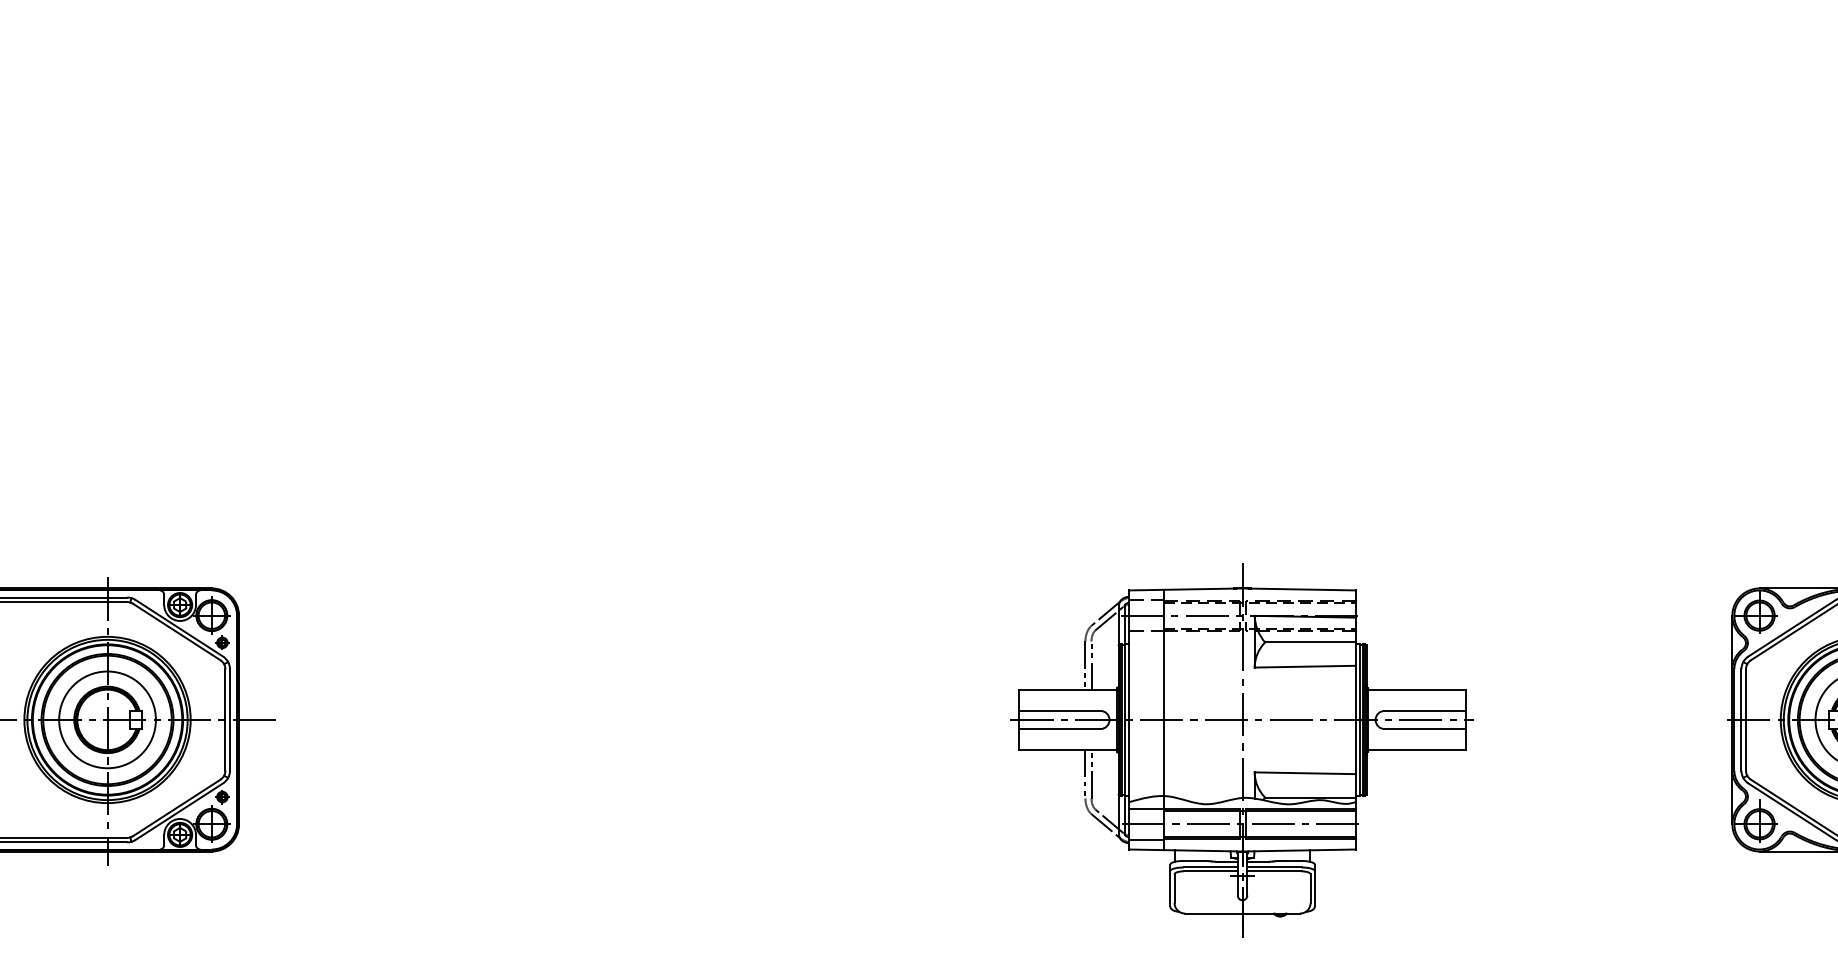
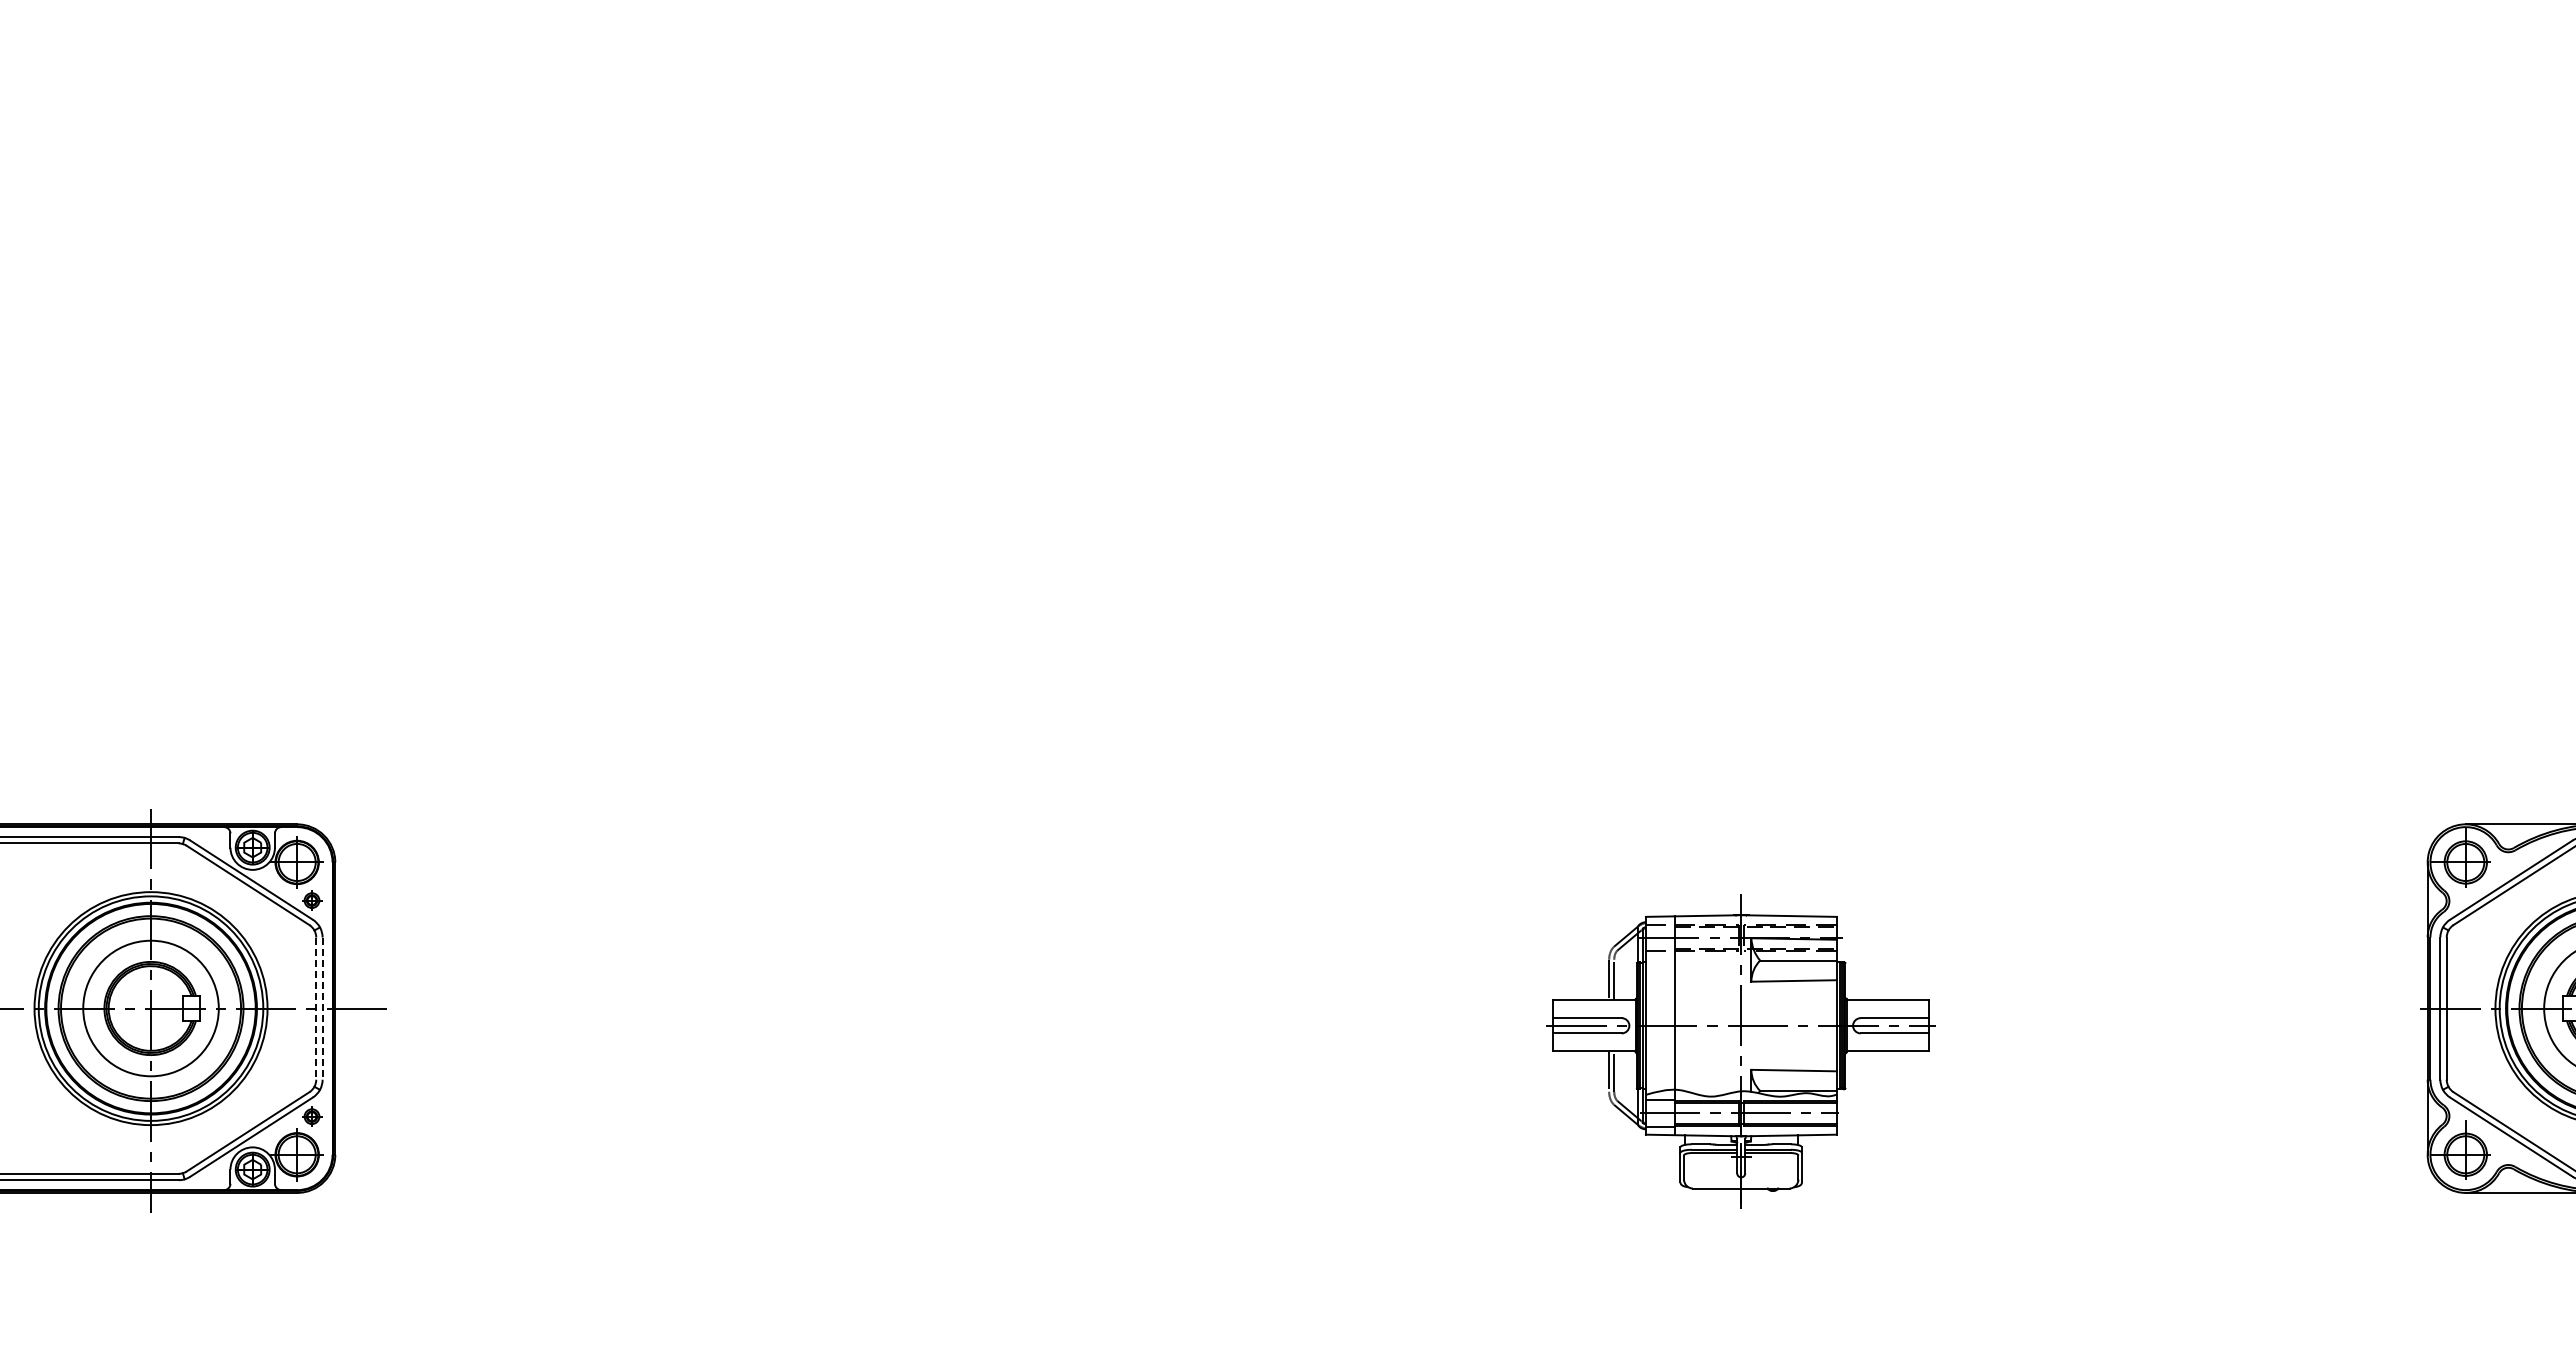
line: (225, 720) -> (316, 1009), solid -> dashed
line: (229, 720) -> (322, 1009), solid -> dashed
part: (1241, 750) -> (1740, 1051), size x0.6

